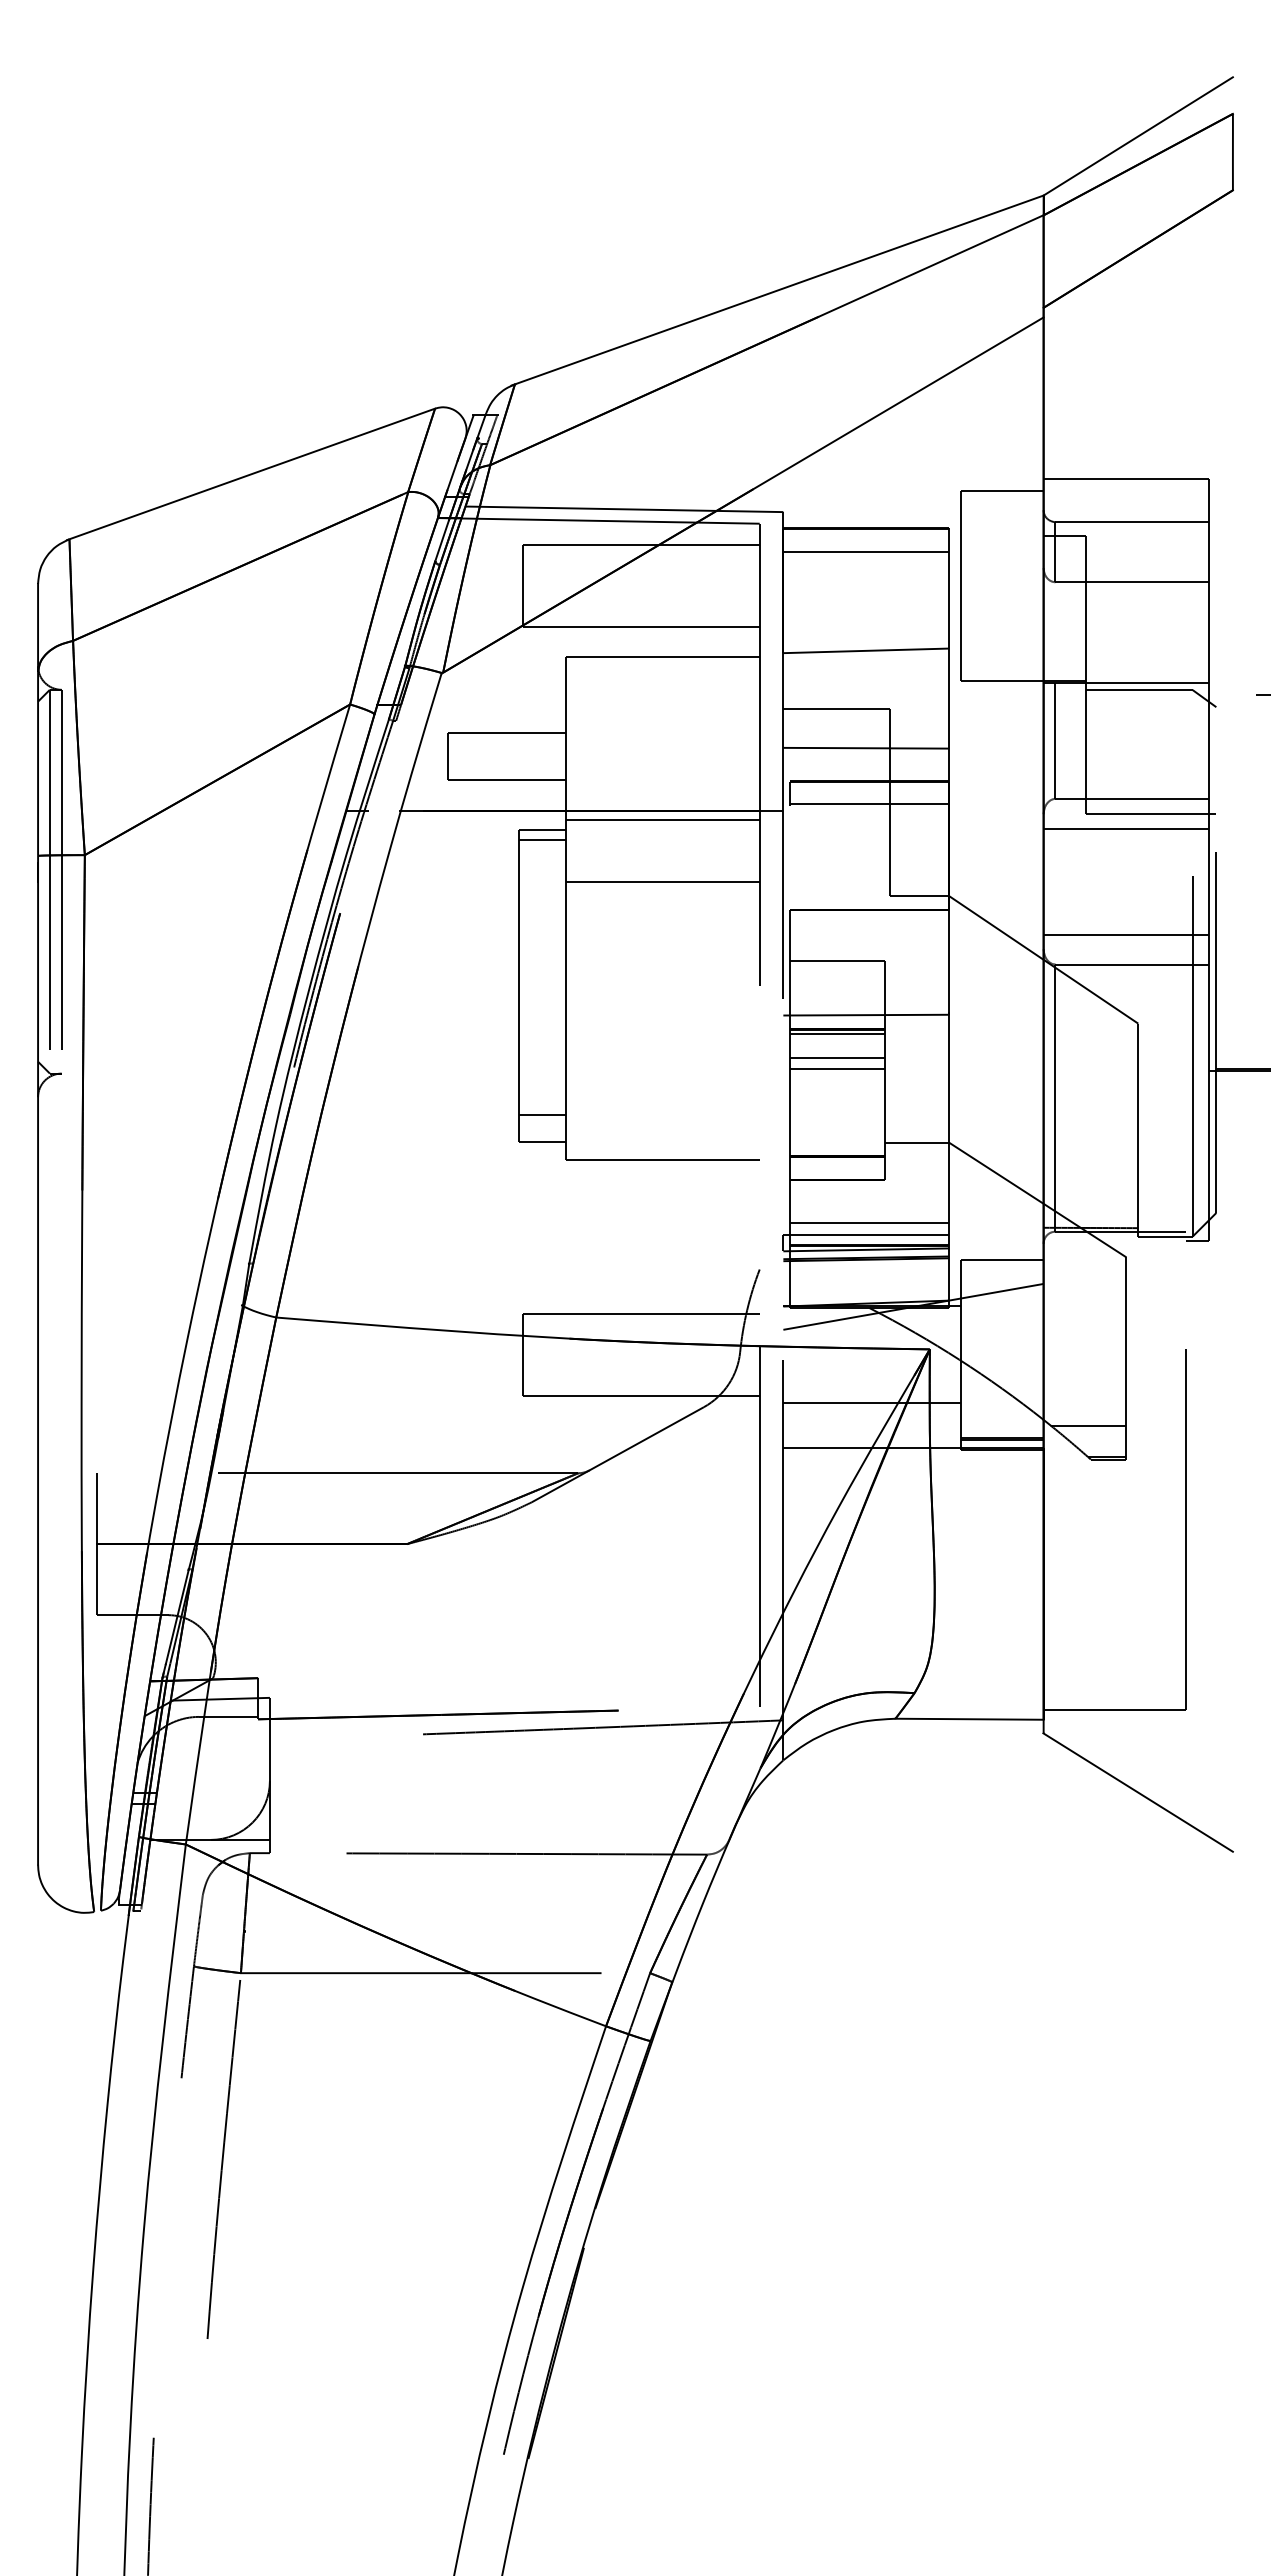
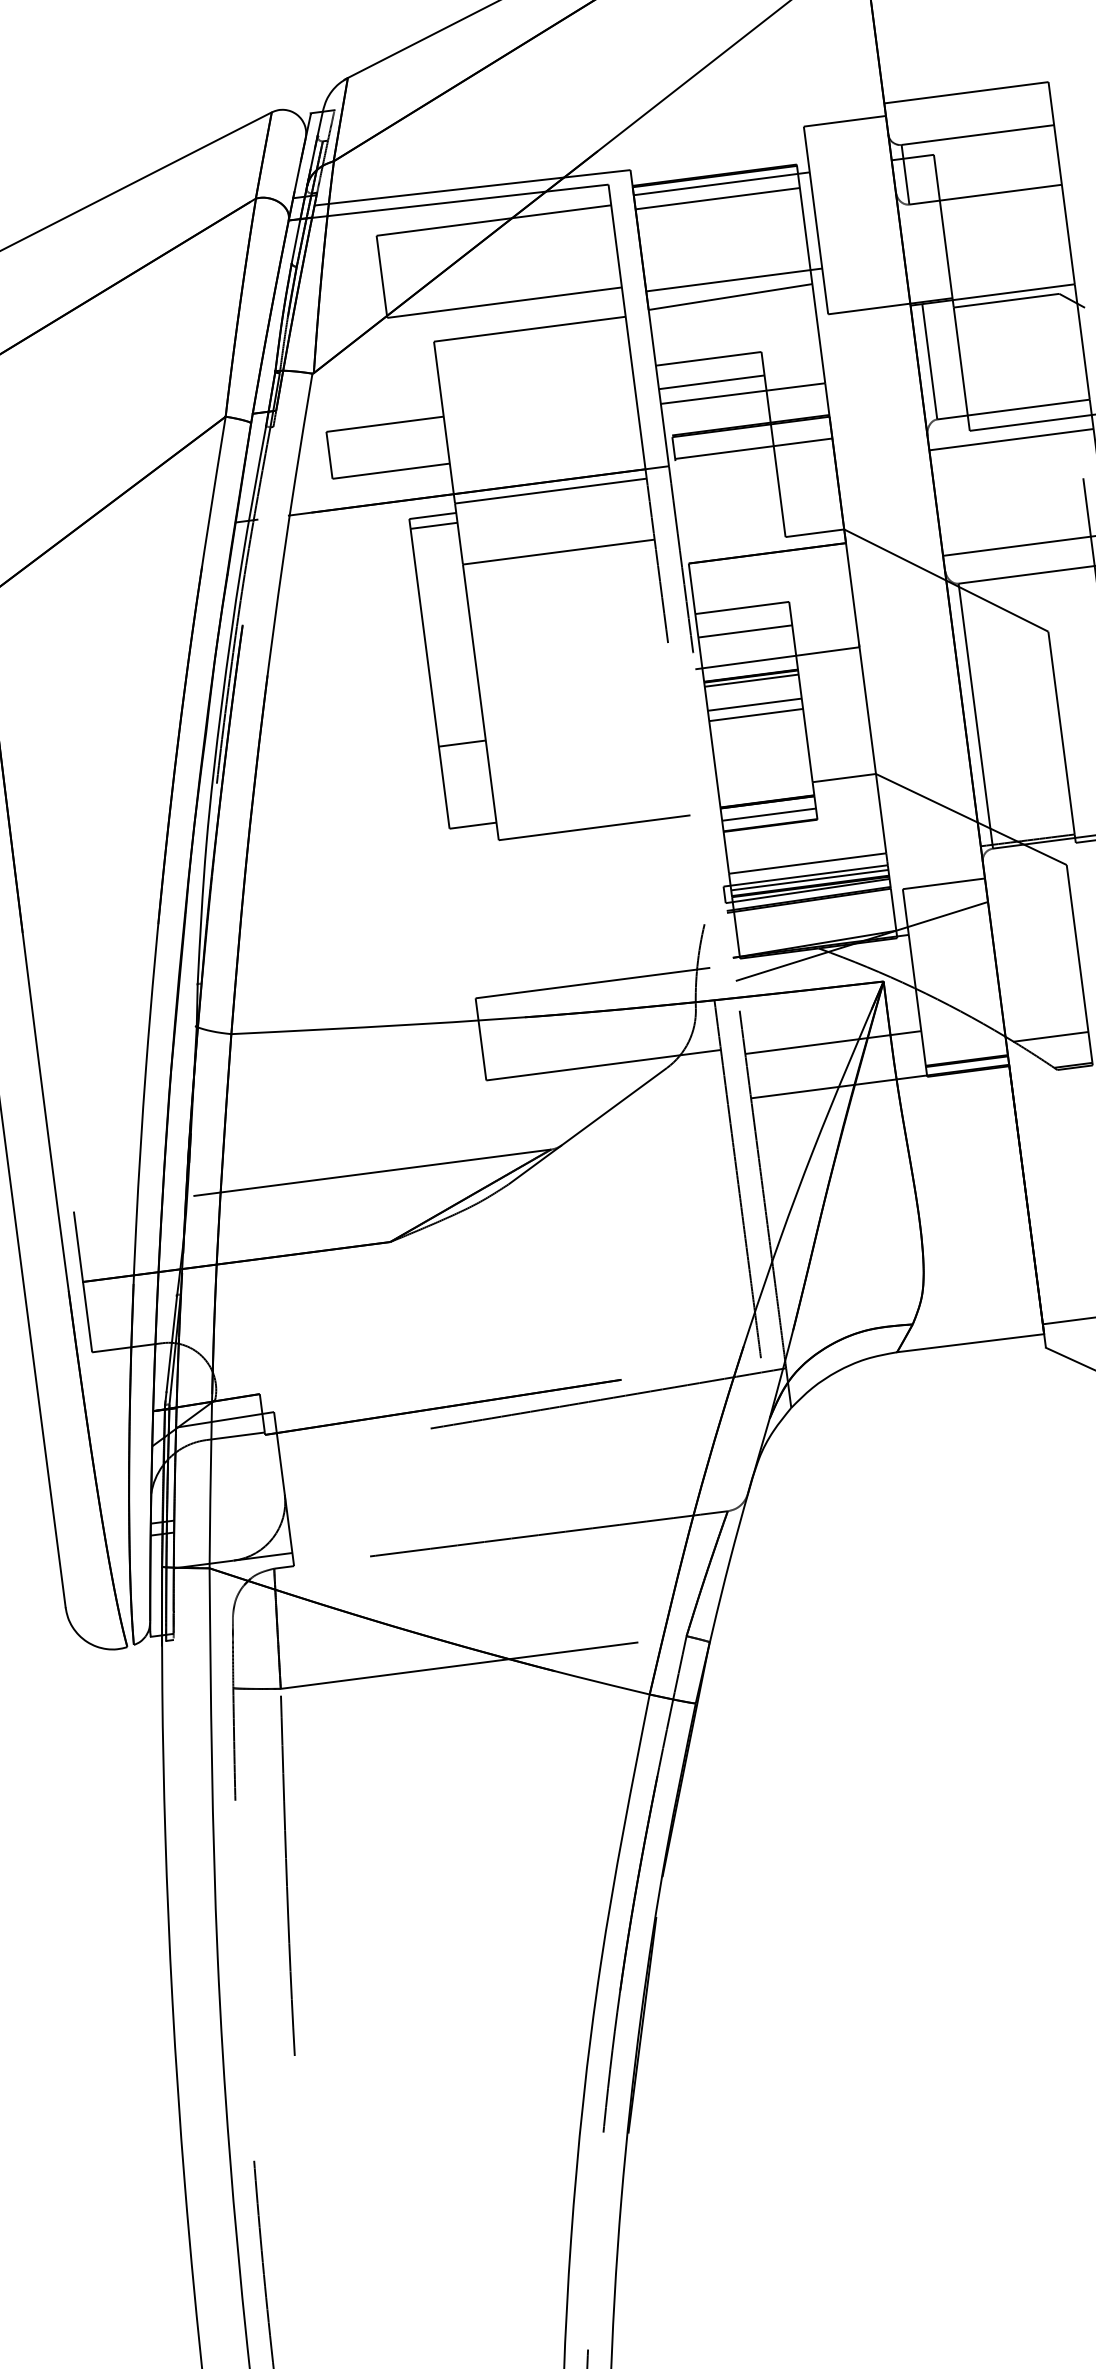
line: (871, 537) -> (721, 183), added
line: (871, 634) -> (733, 280), added
line: (836, 733) -> (711, 382), added
line: (837, 984) -> (745, 631), added
line: (542, 1115) -> (462, 743), moved
line: (837, 1169) -> (768, 815), added
line: (869, 1239) -> (809, 880), added

